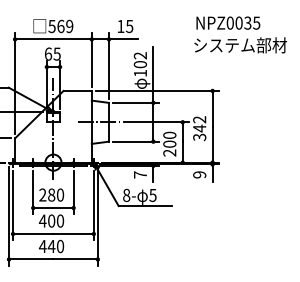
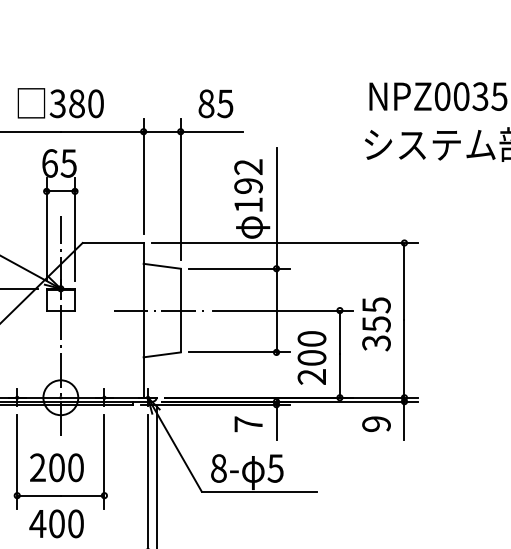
text: (60, 26) -> (76, 103), 569 -> 380
text: (120, 26) -> (205, 103), 15 -> 85
text: (140, 64) -> (248, 185), 102 -> 192
text: (199, 124) -> (376, 315), 342 -> 355
text: (51, 195) -> (56, 468), 280 -> 200

